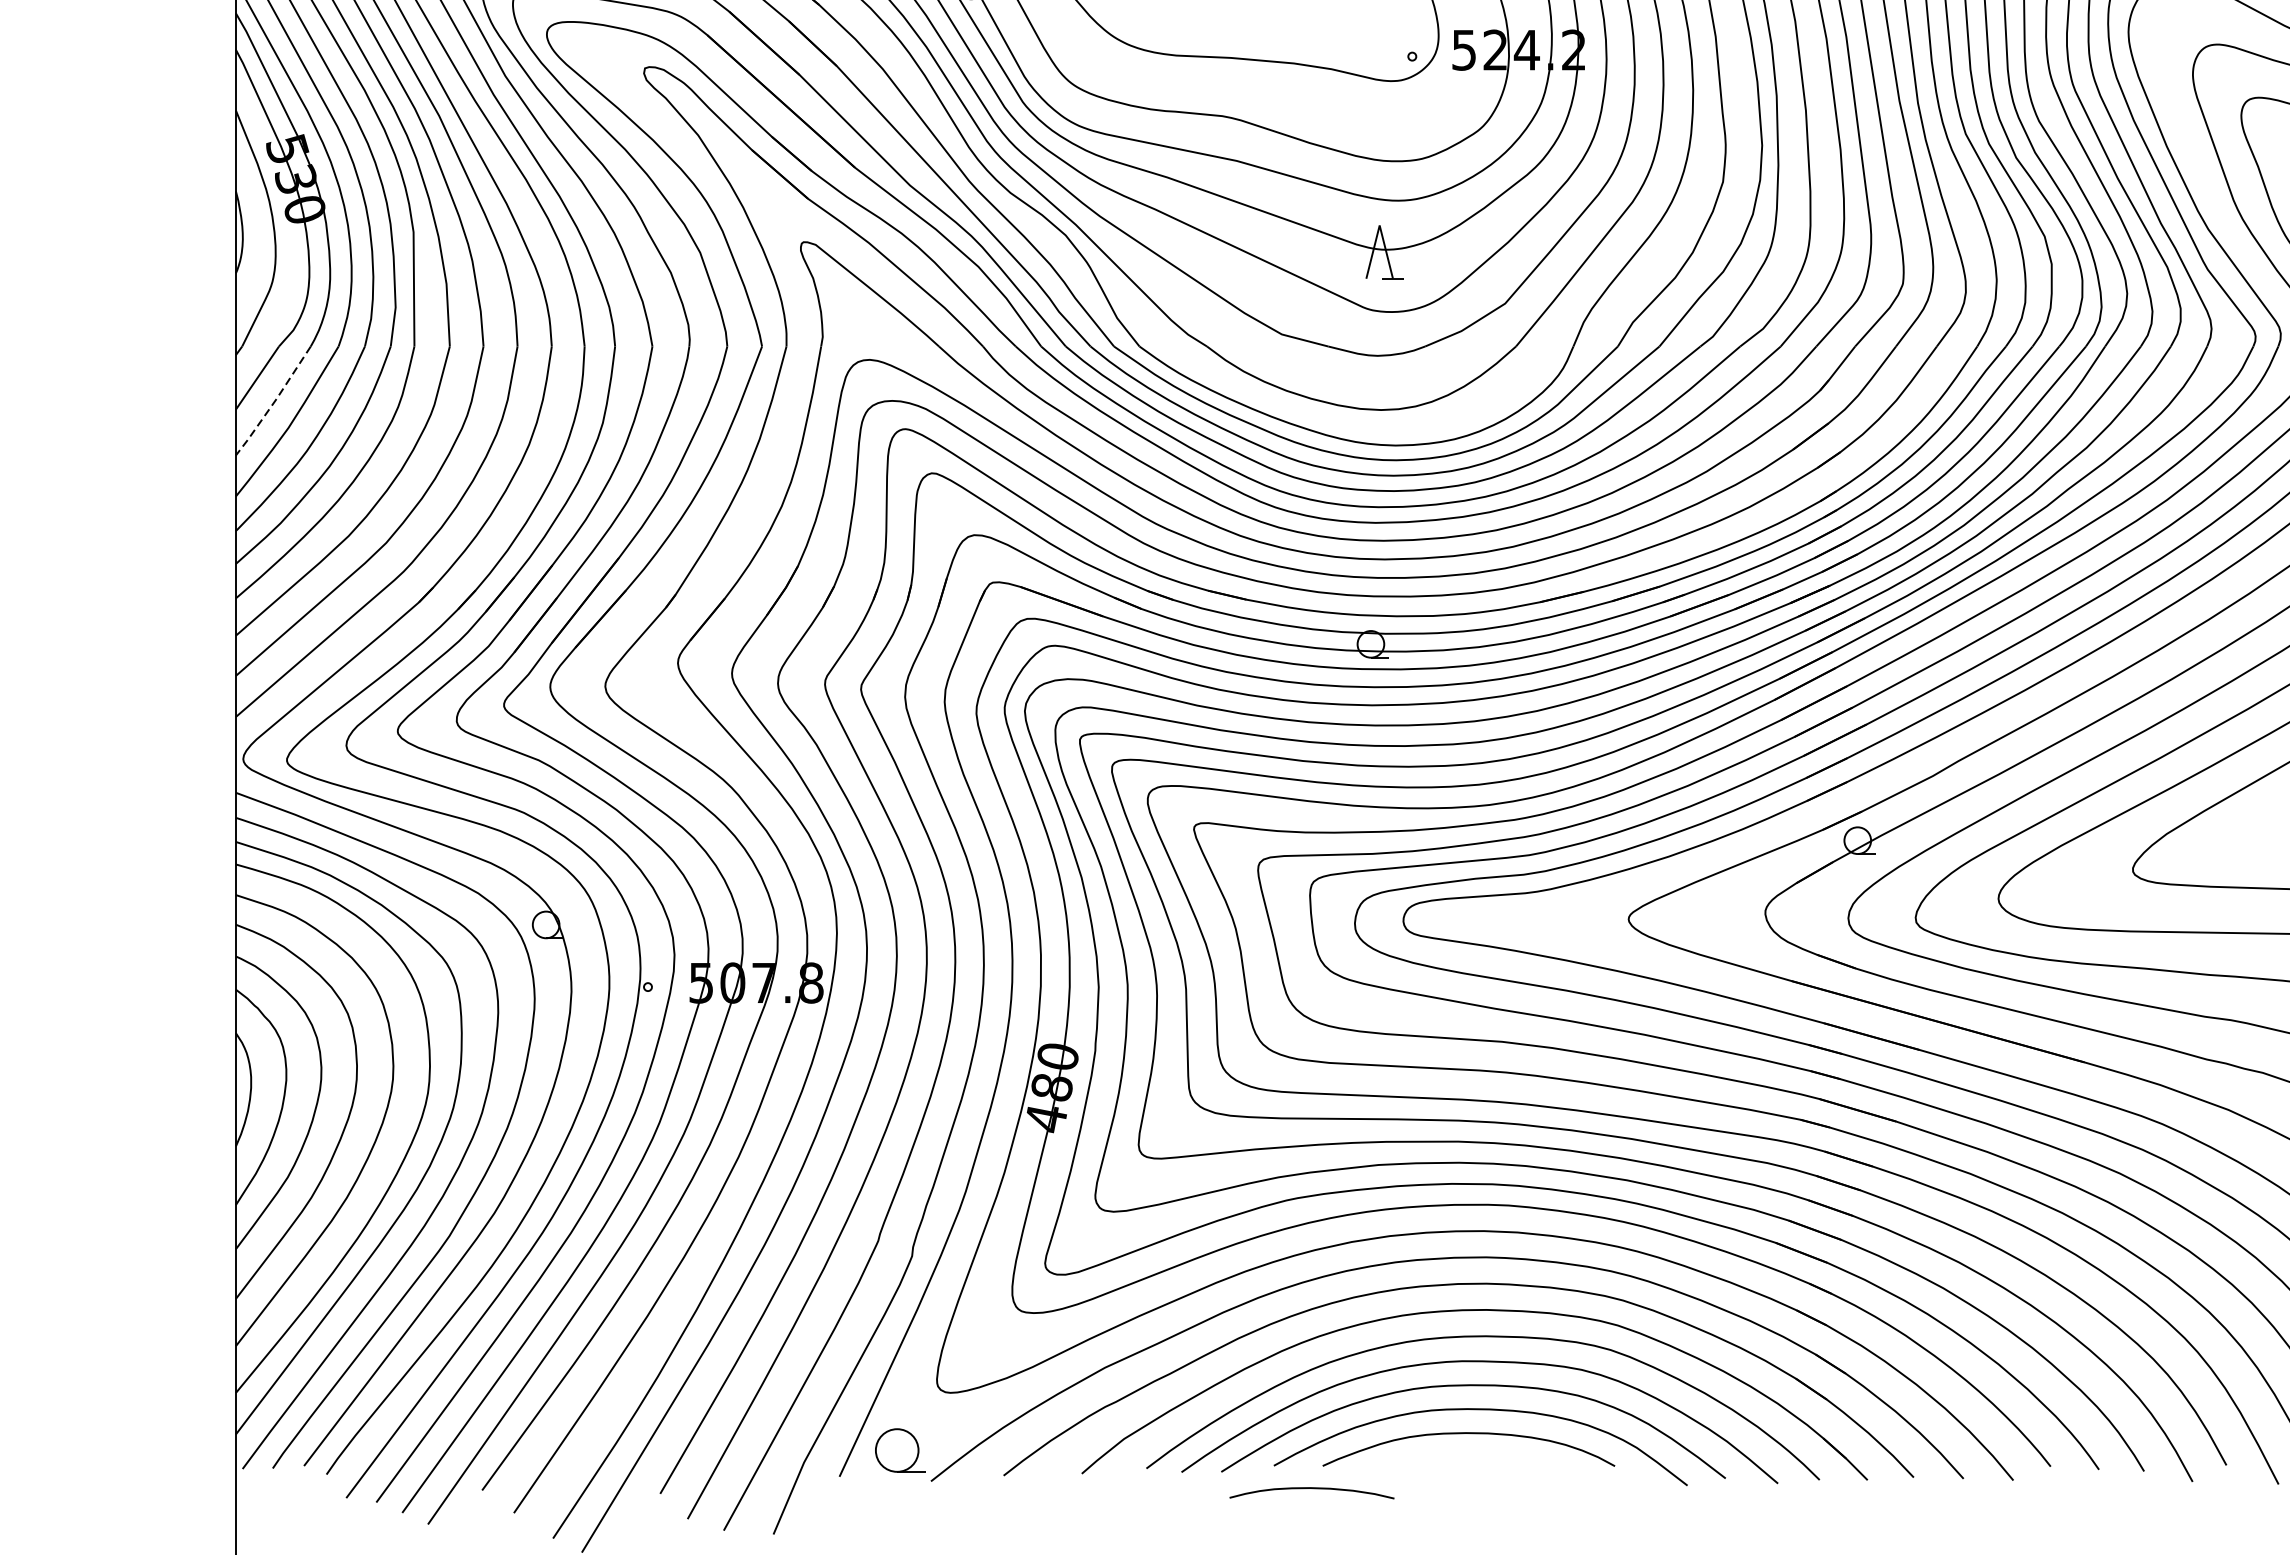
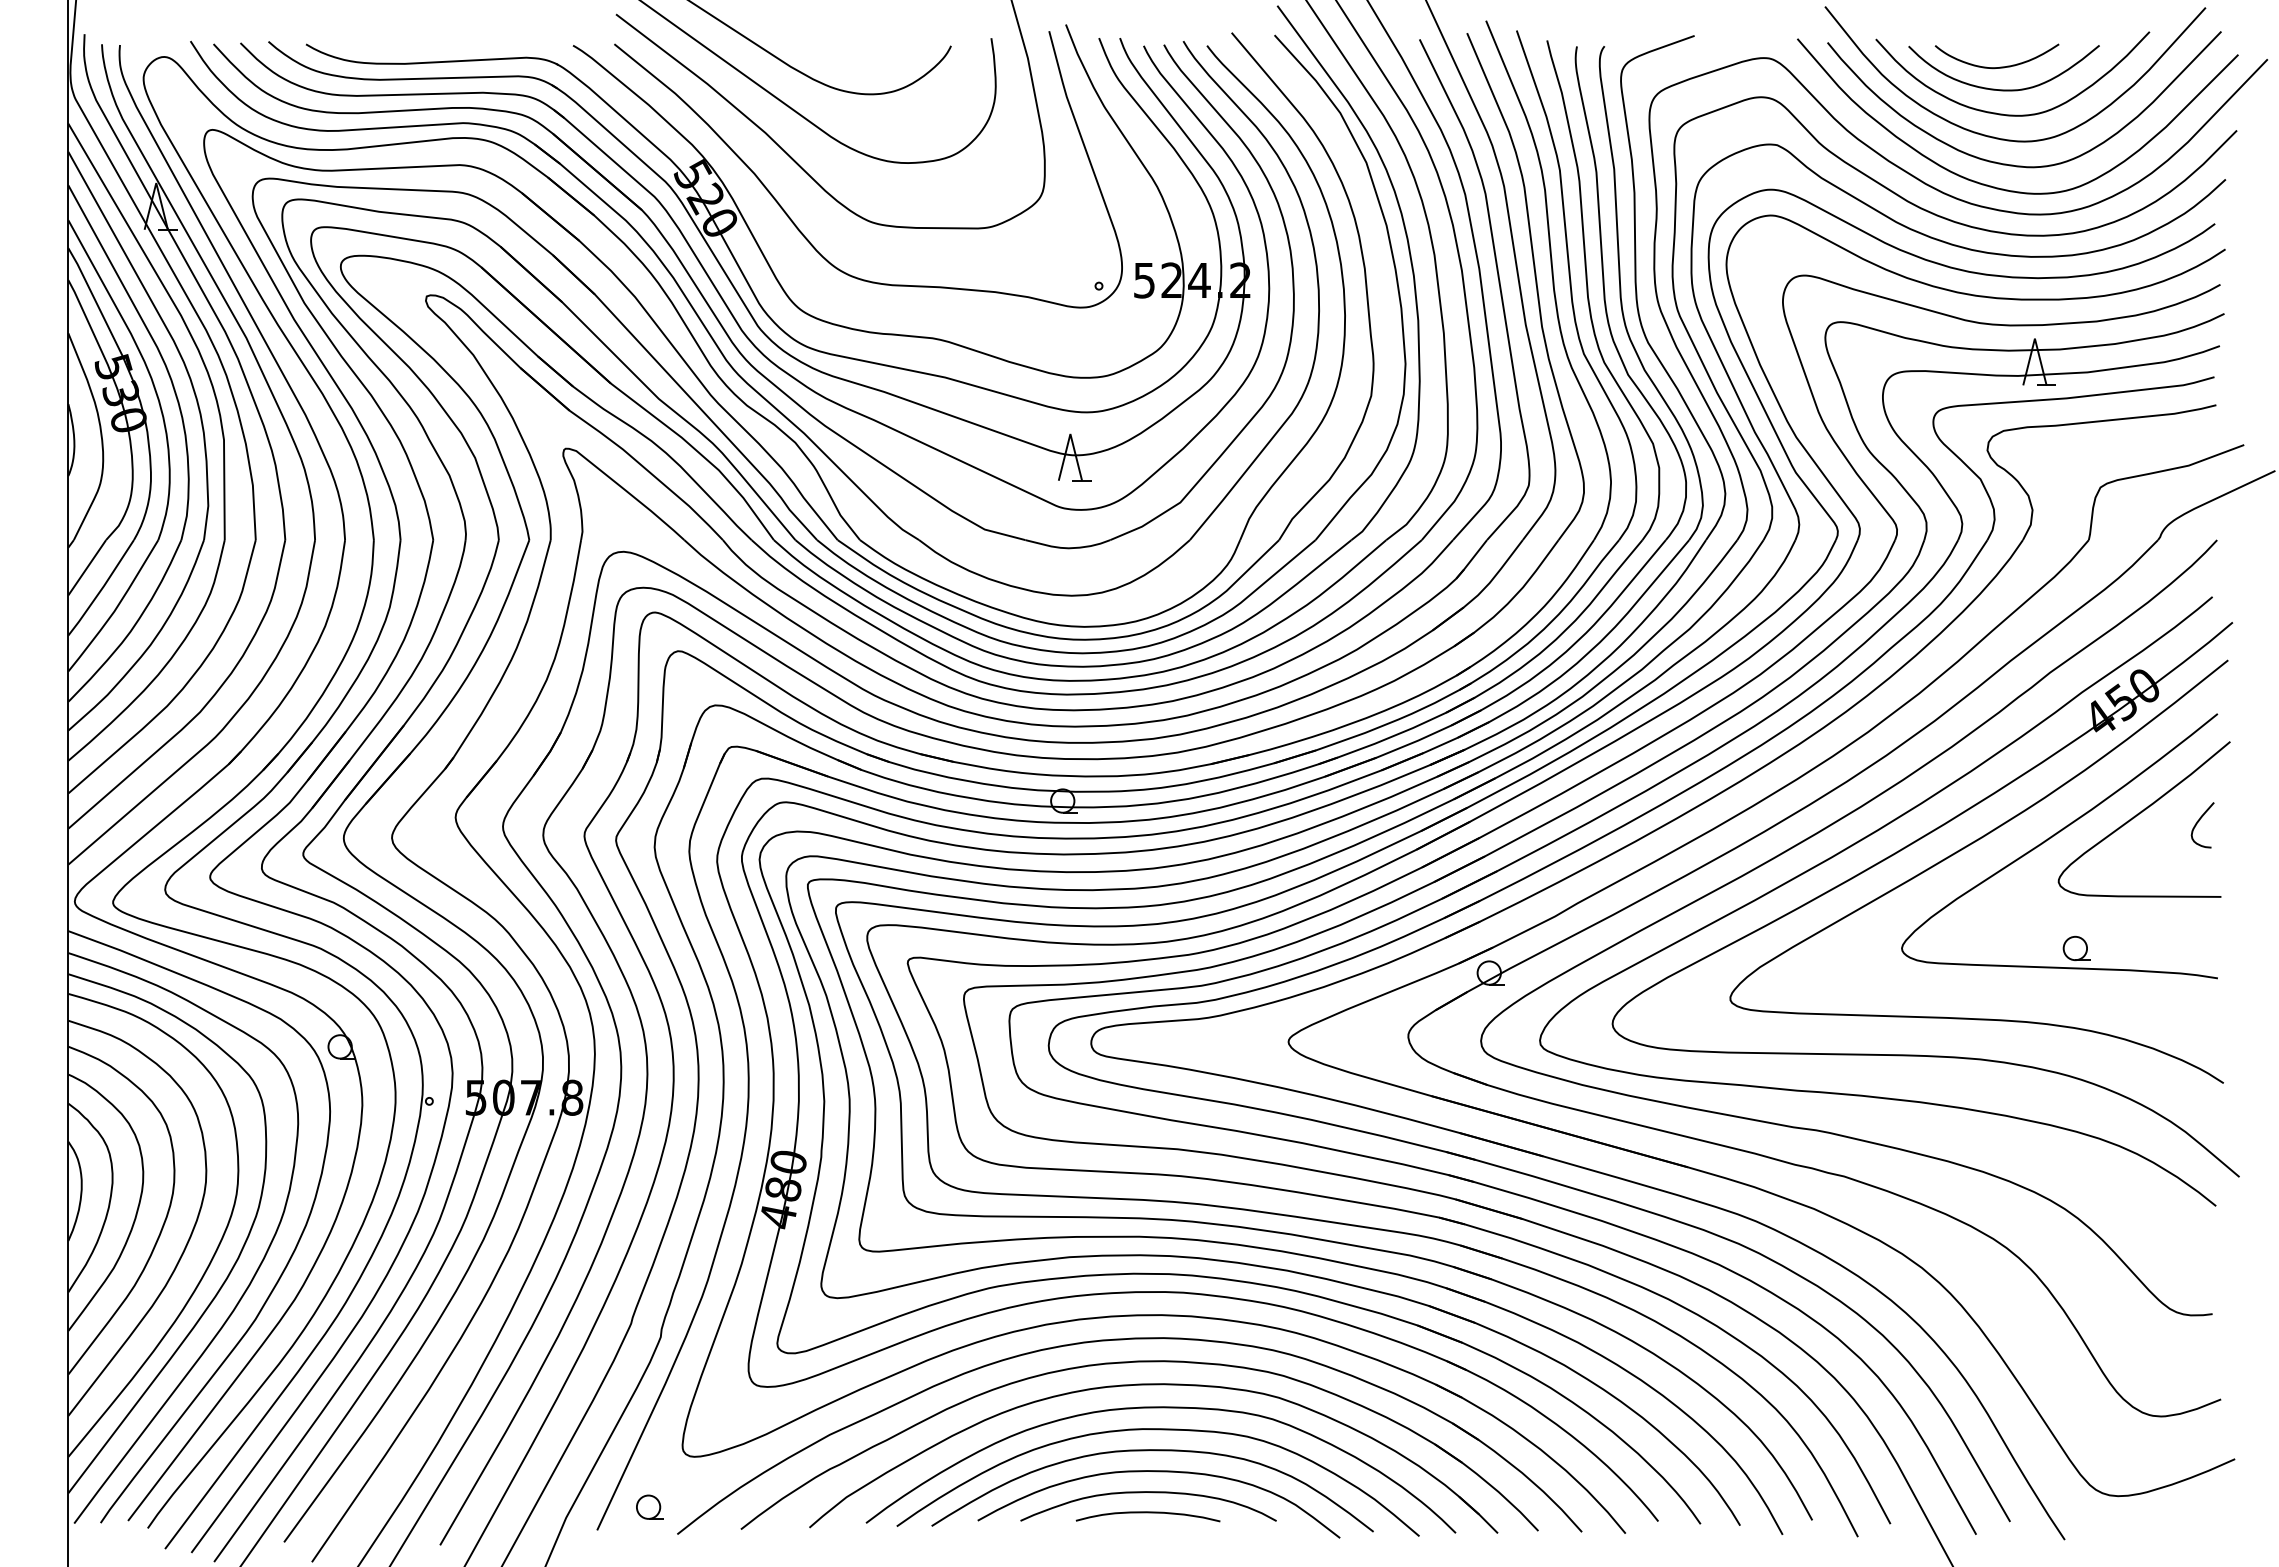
line: (273, 402) -> (101, 589), dashed -> solid
part: (899, 1449) -> (649, 1506), size x0.62
curve: (1311, 1489) -> (1147, 1513), moved

